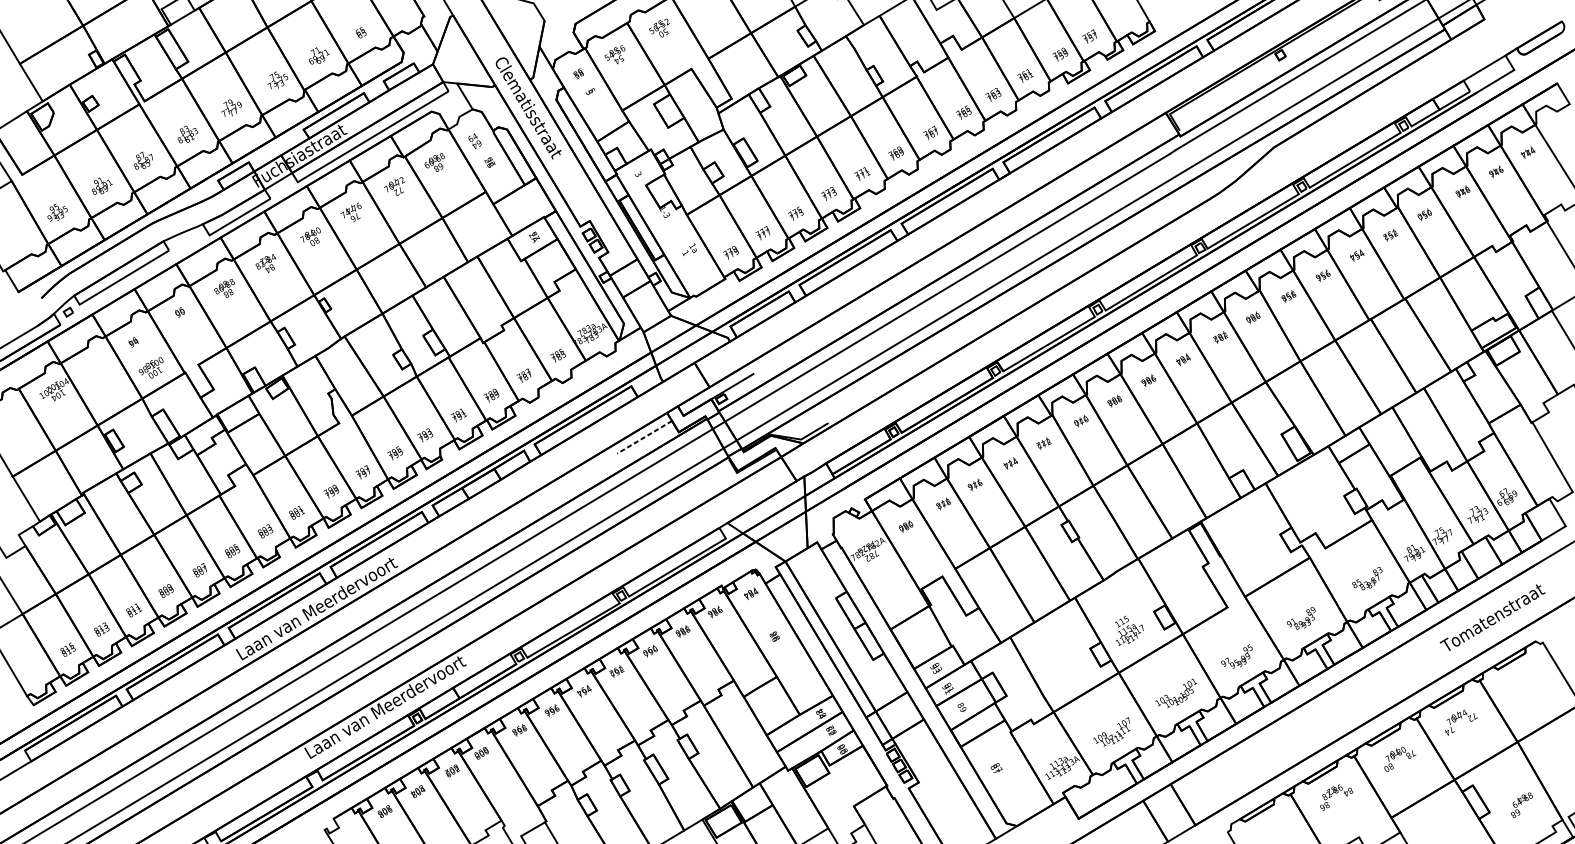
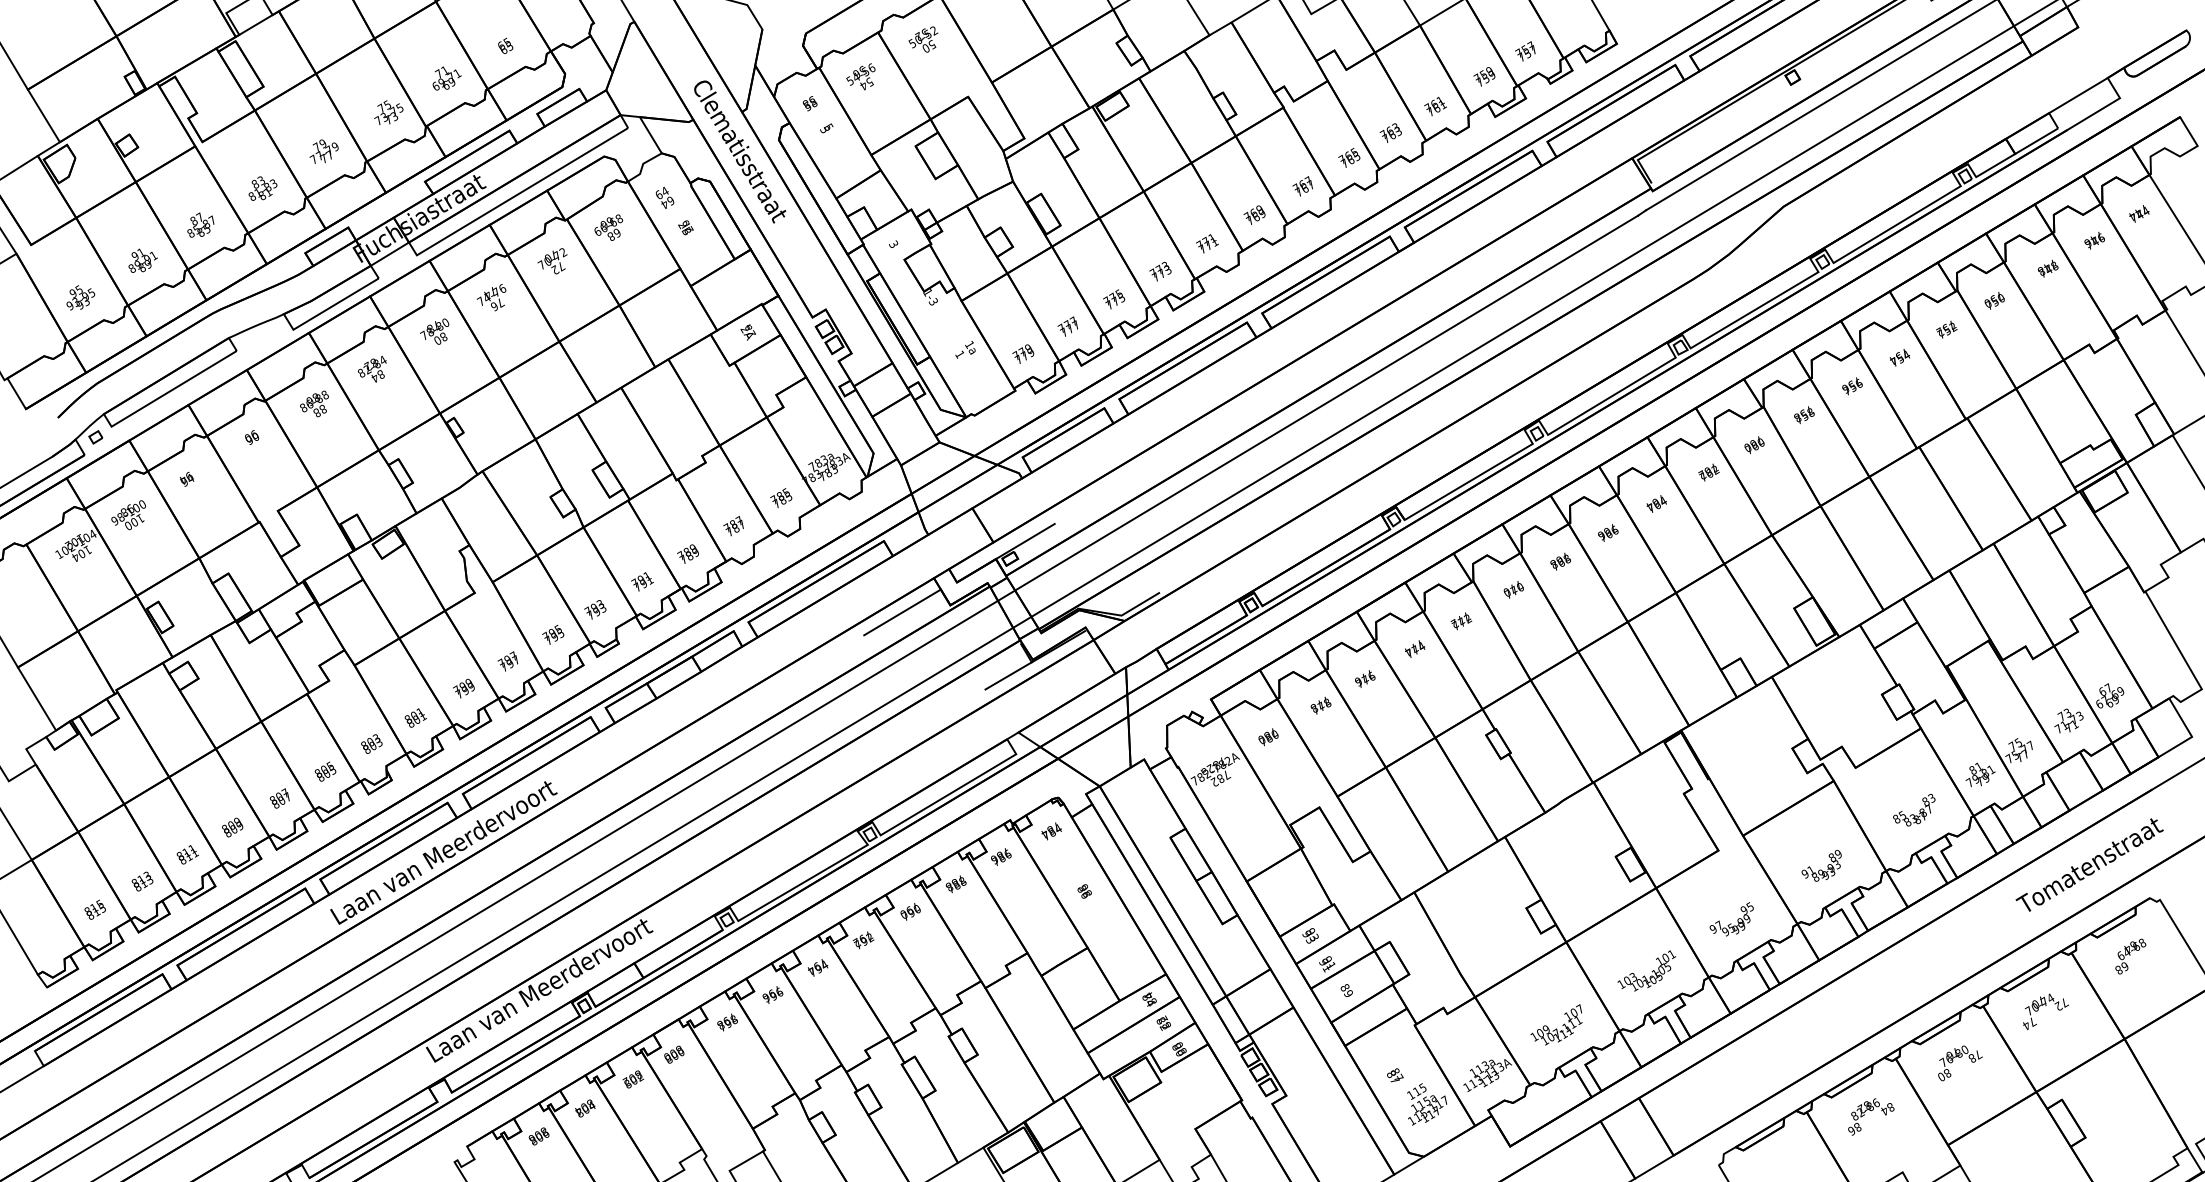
text: (151, 368) -> (128, 515), moved
line: (644, 437) -> (902, 612), dashed -> solid
line: (720, 482) -> (1008, 675), added
text: (1129, 630) -> (1427, 1104), moved
text: (1521, 805) -> (2130, 956), moved

